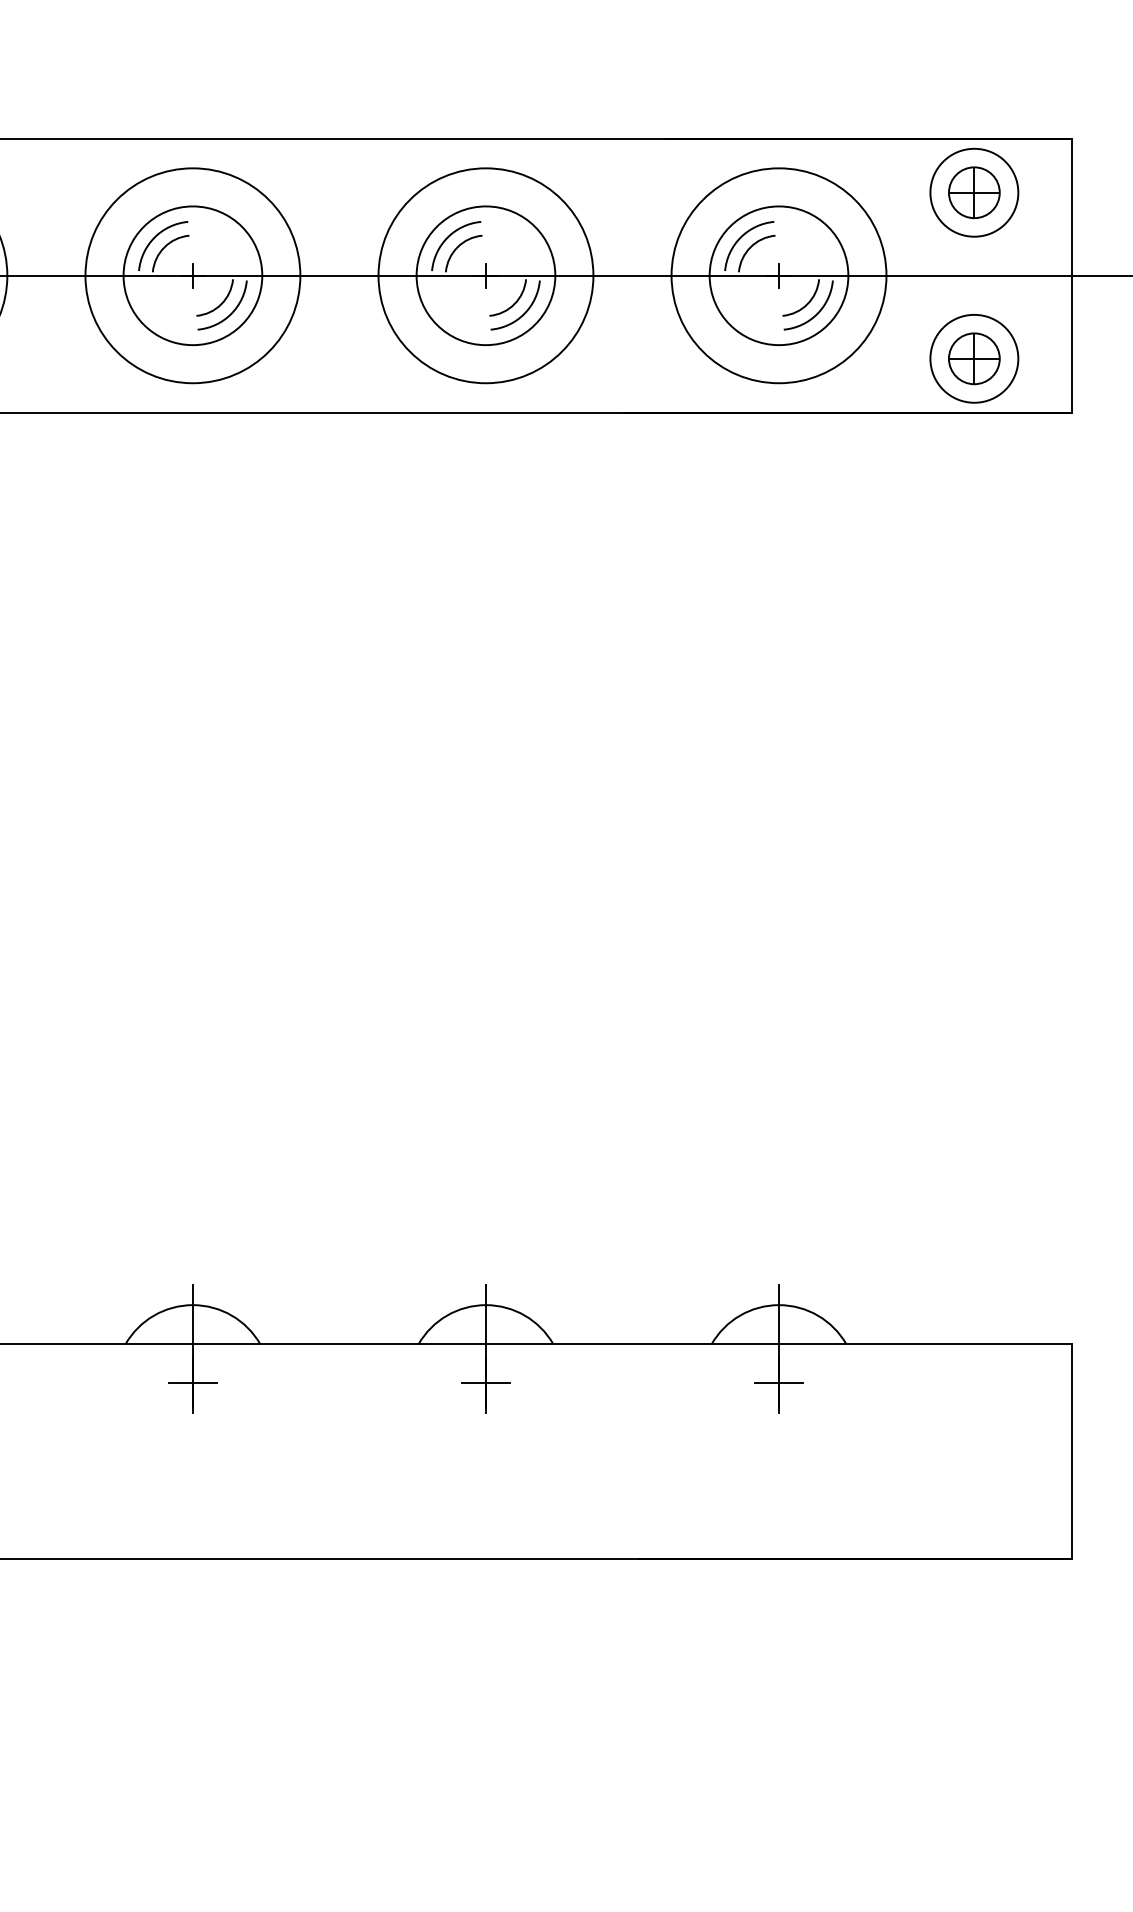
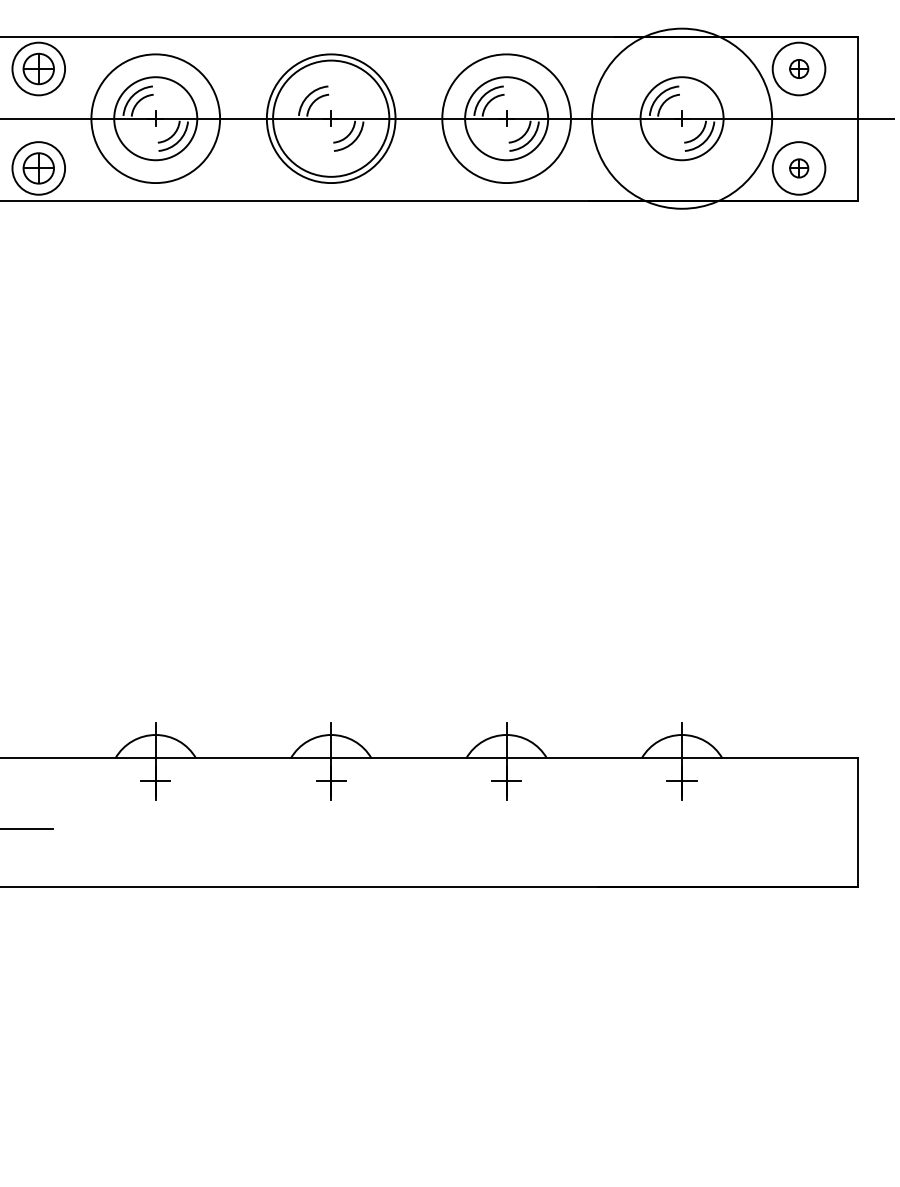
part: (975, 191) -> (799, 68), size x0.6
circle: (191, 275) -> (330, 118), size x1.4
circle: (778, 275) -> (681, 118), size x1.4
part: (975, 358) -> (799, 168), size x0.6

